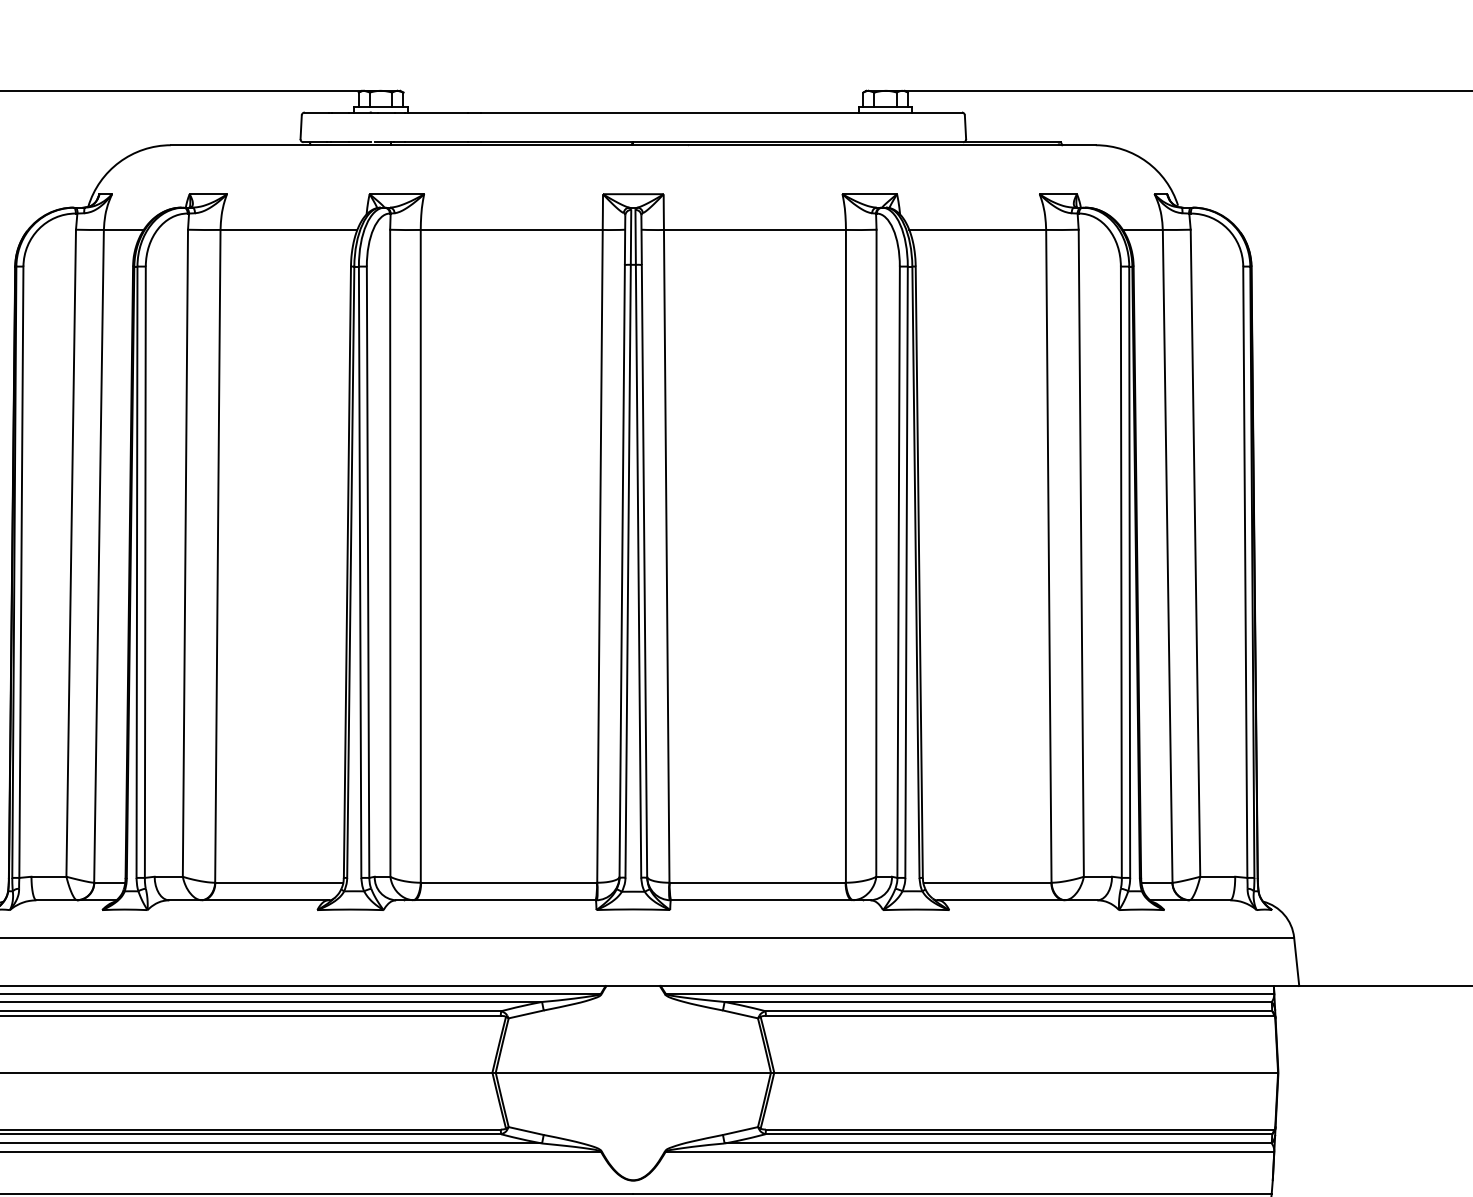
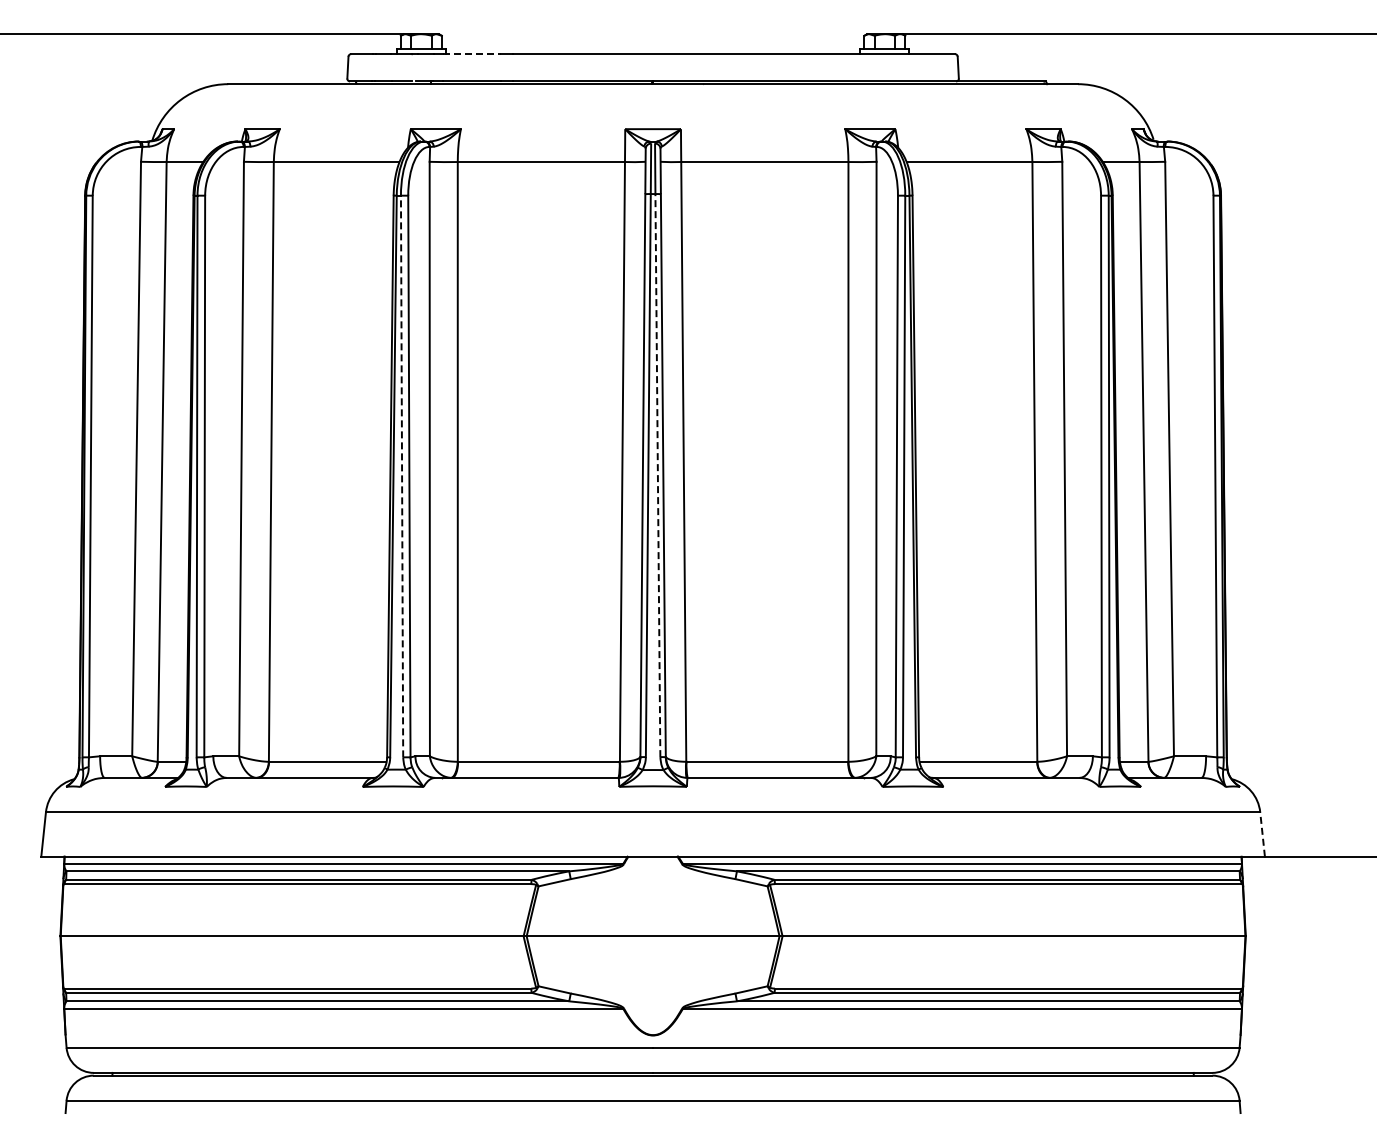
line: (436, 112) -> (472, 54), solid -> dashed
line: (638, 571) -> (657, 475), solid -> dashed
line: (360, 572) -> (402, 476), solid -> dashed
line: (1296, 960) -> (1262, 833), solid -> dashed

